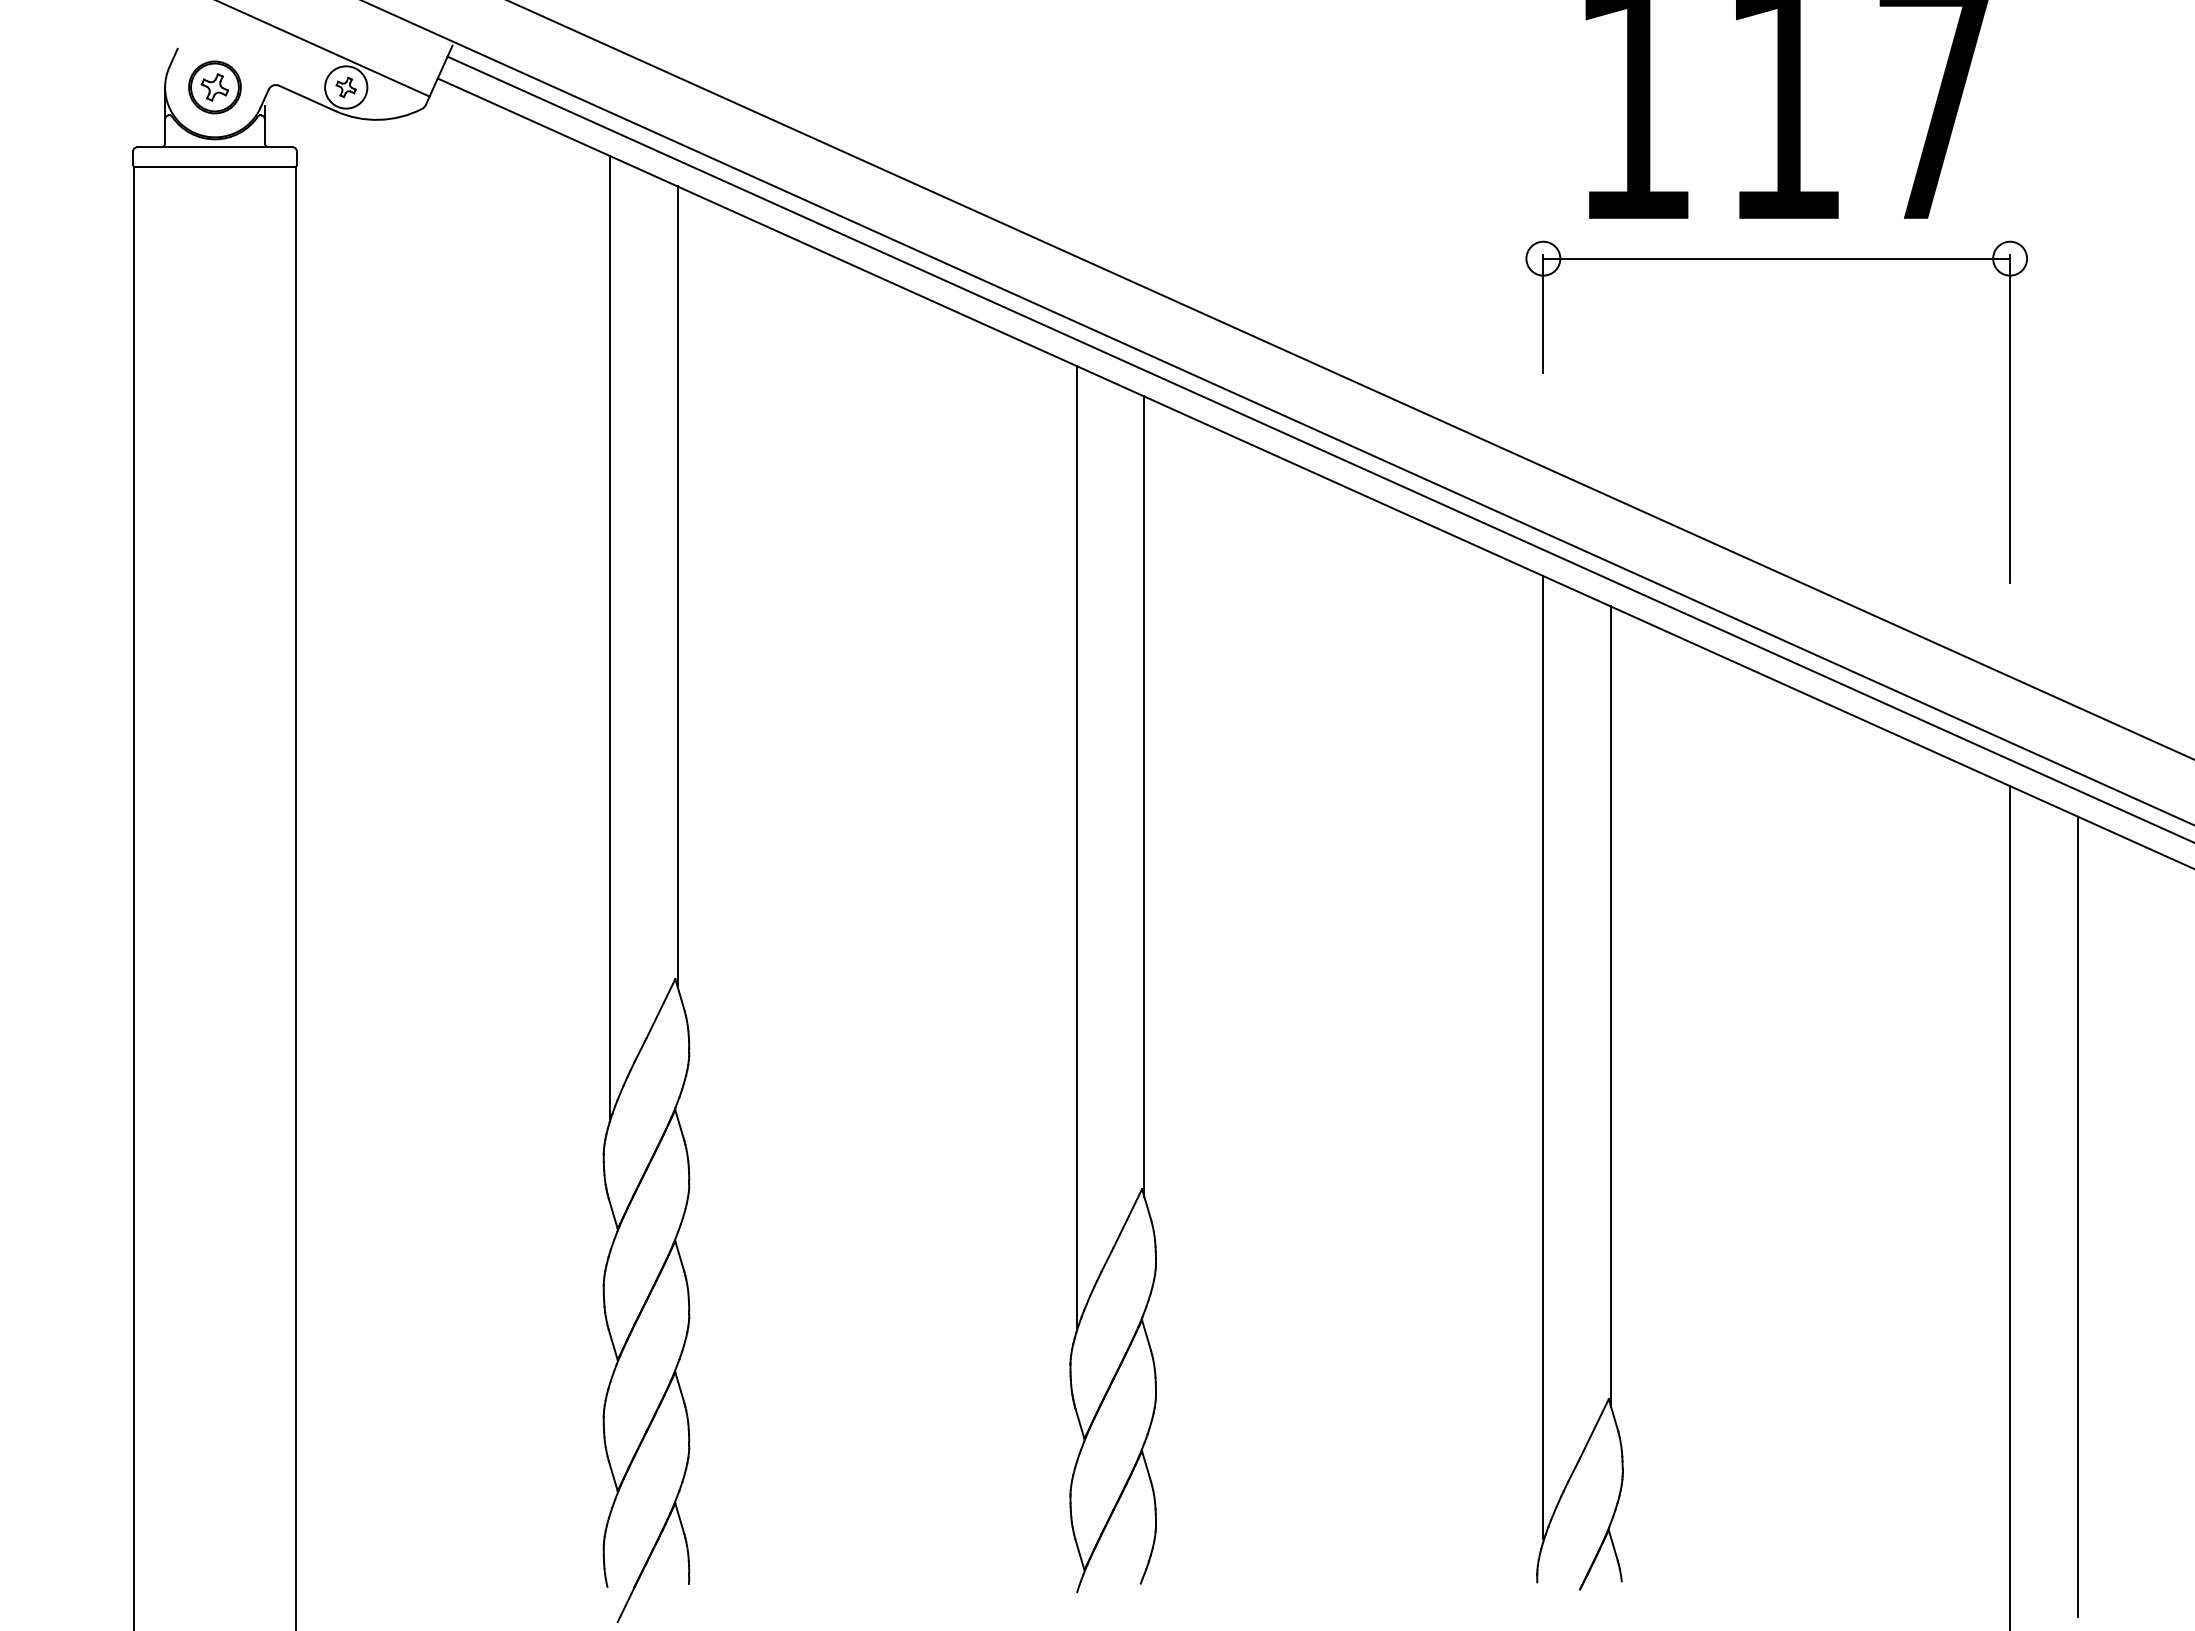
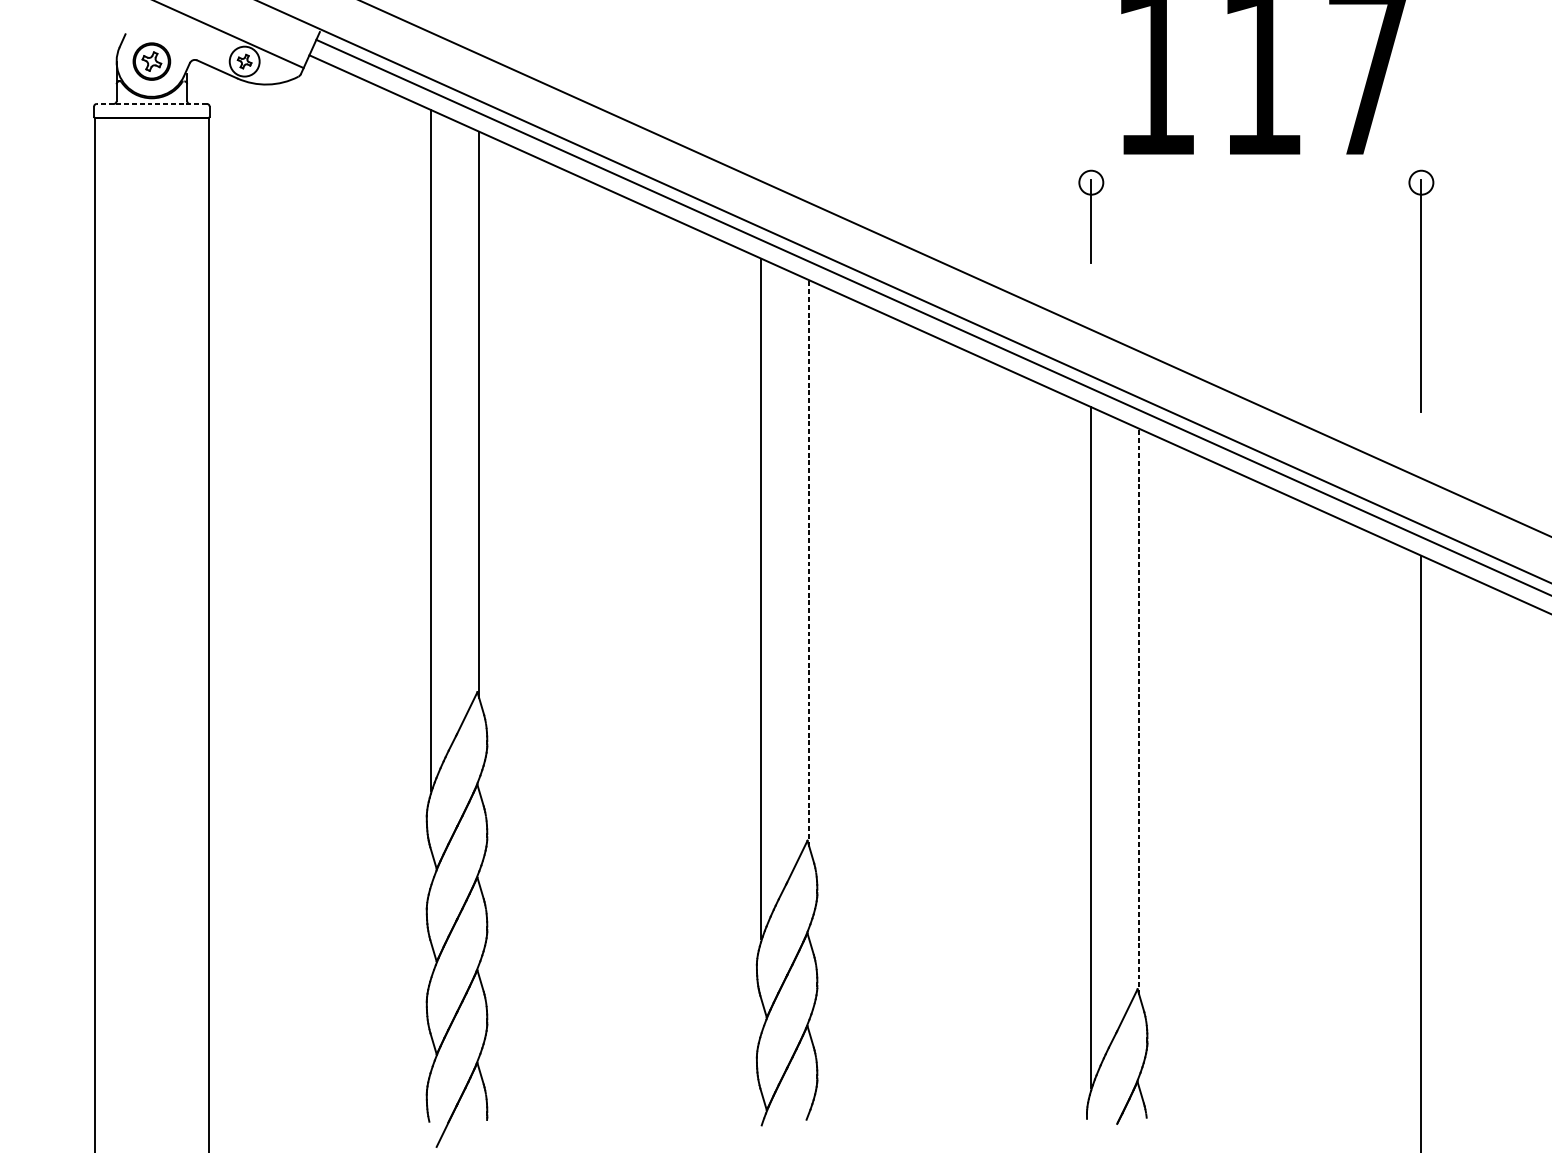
line: (215, 147) -> (152, 104), solid -> dashed
line: (1776, 258) -> (1256, 182), removed
line: (1144, 796) -> (809, 563), solid -> dashed
line: (1611, 1006) -> (1139, 711), solid -> dashed
line: (2077, 1216) -> (1469, 860), removed

